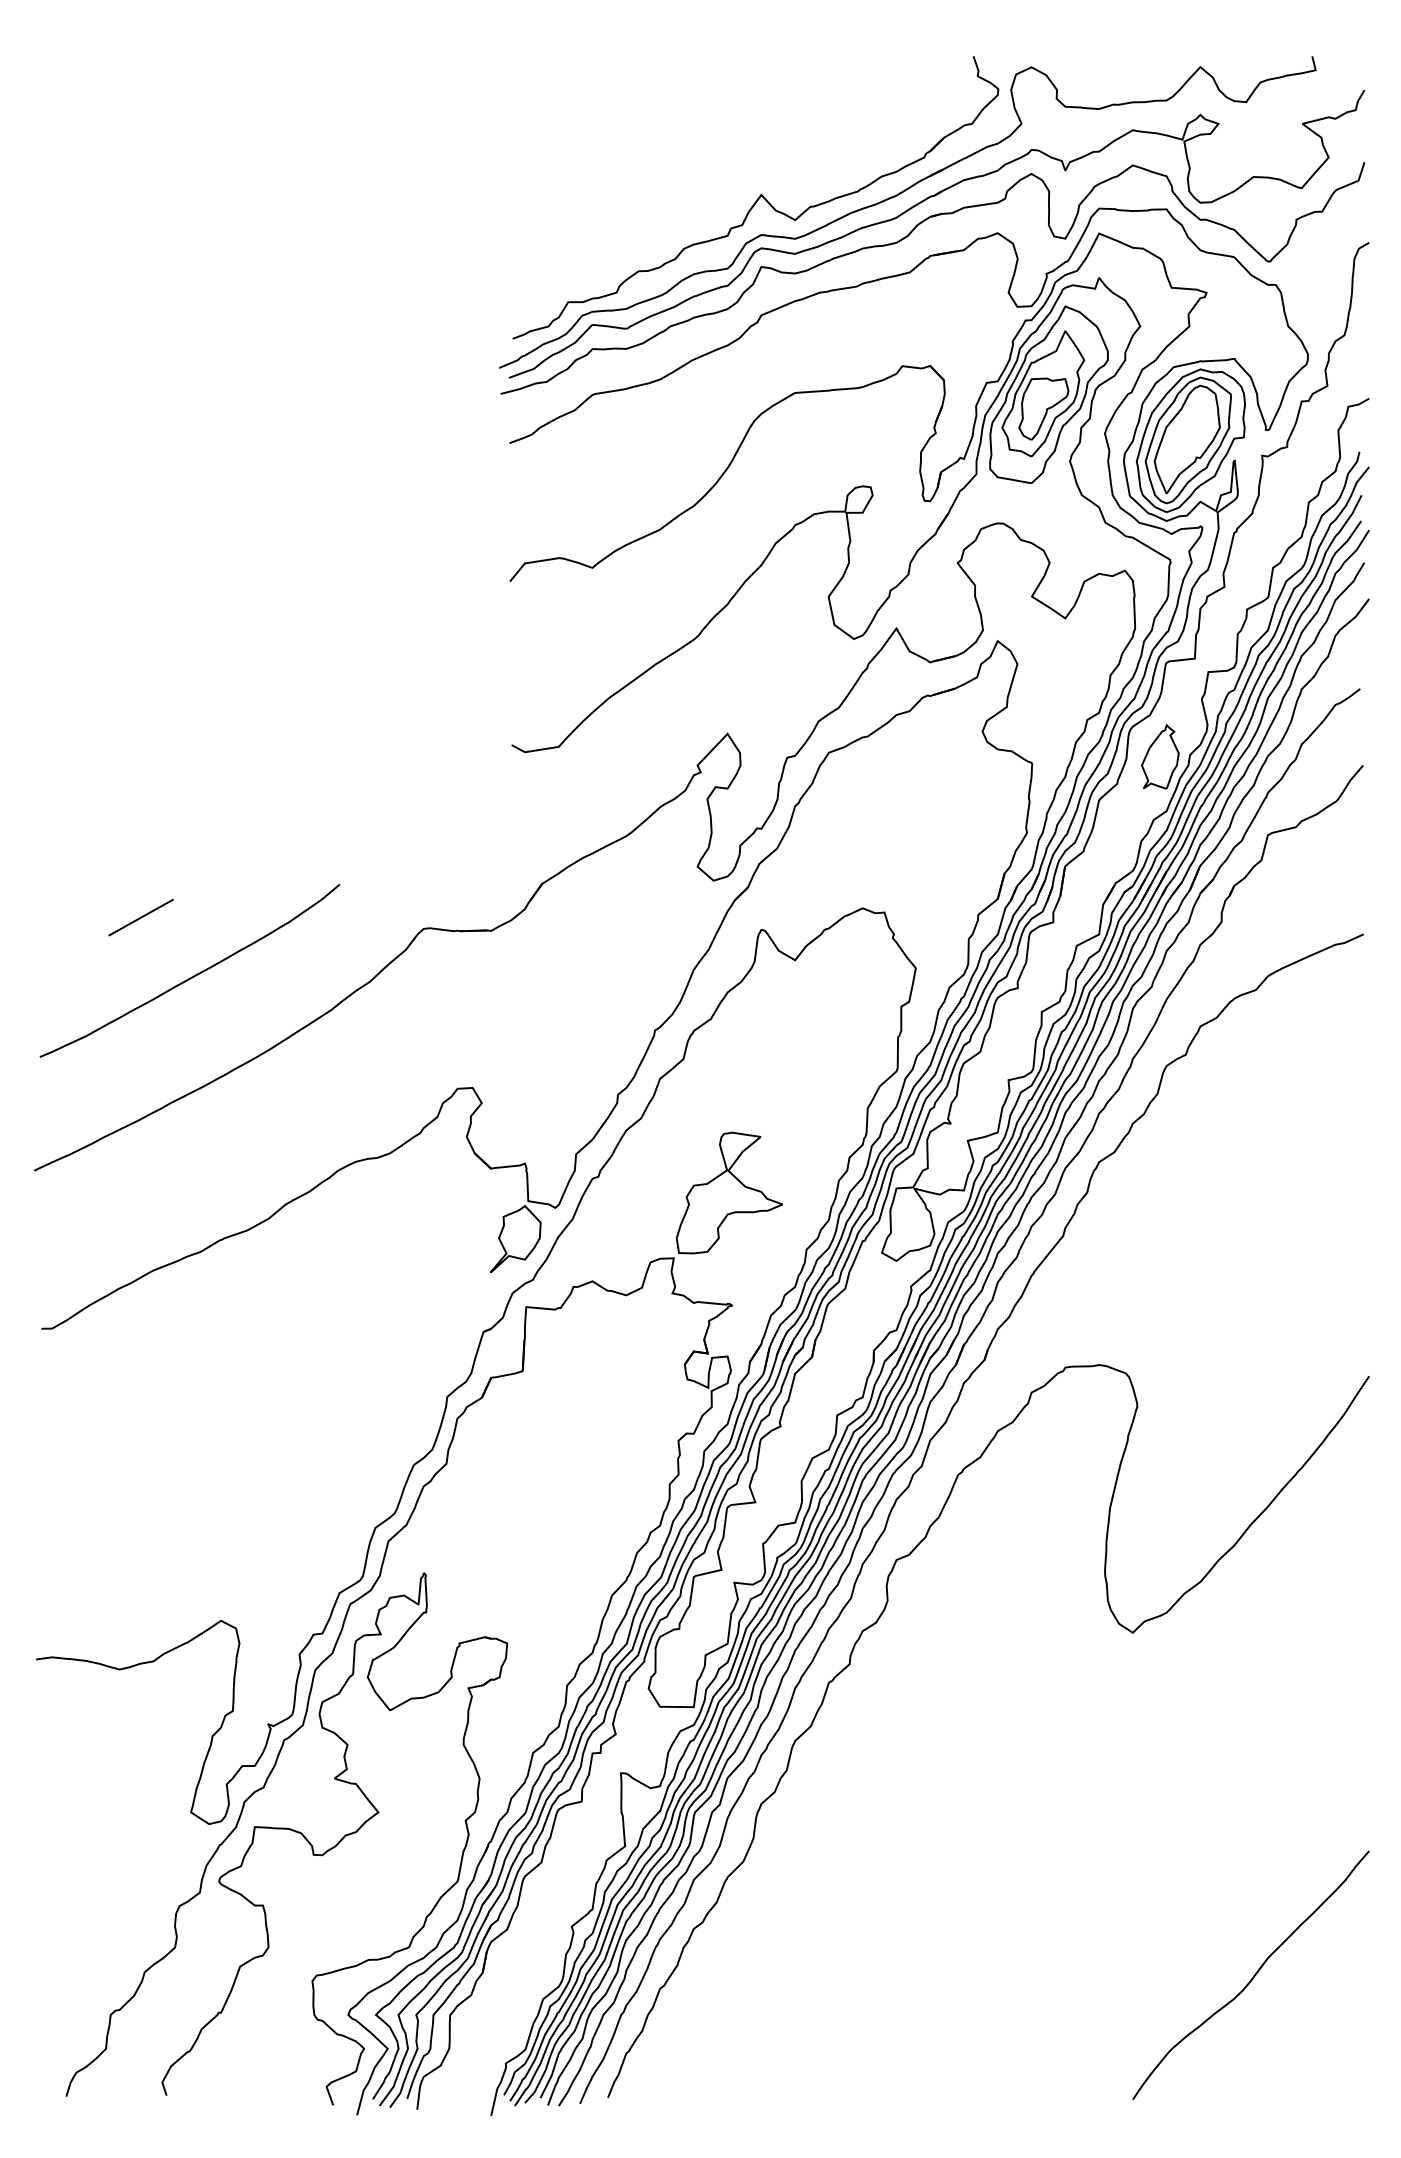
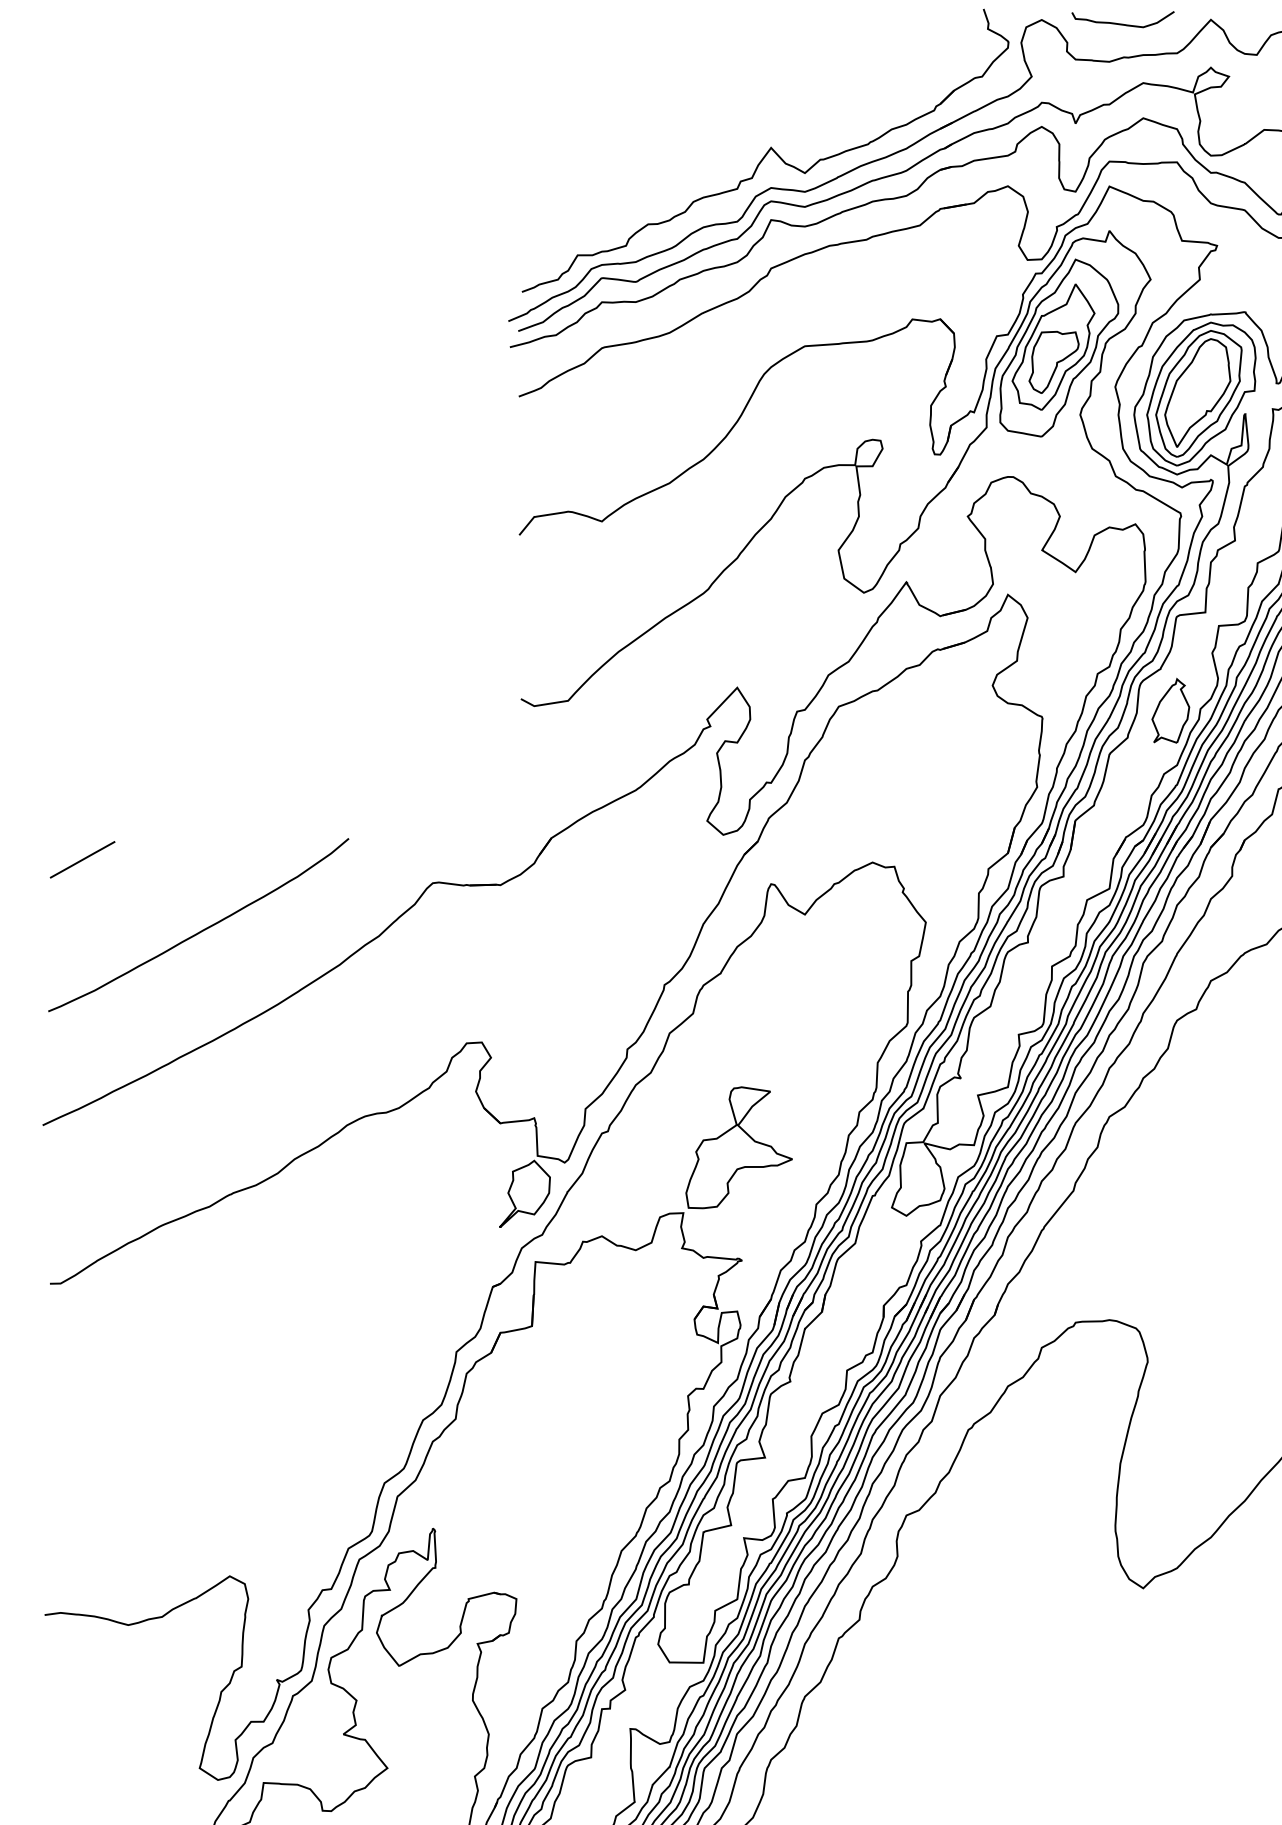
curve: (1110, 70) -> (1120, 23), added
line: (140, 917) -> (82, 859), moved

